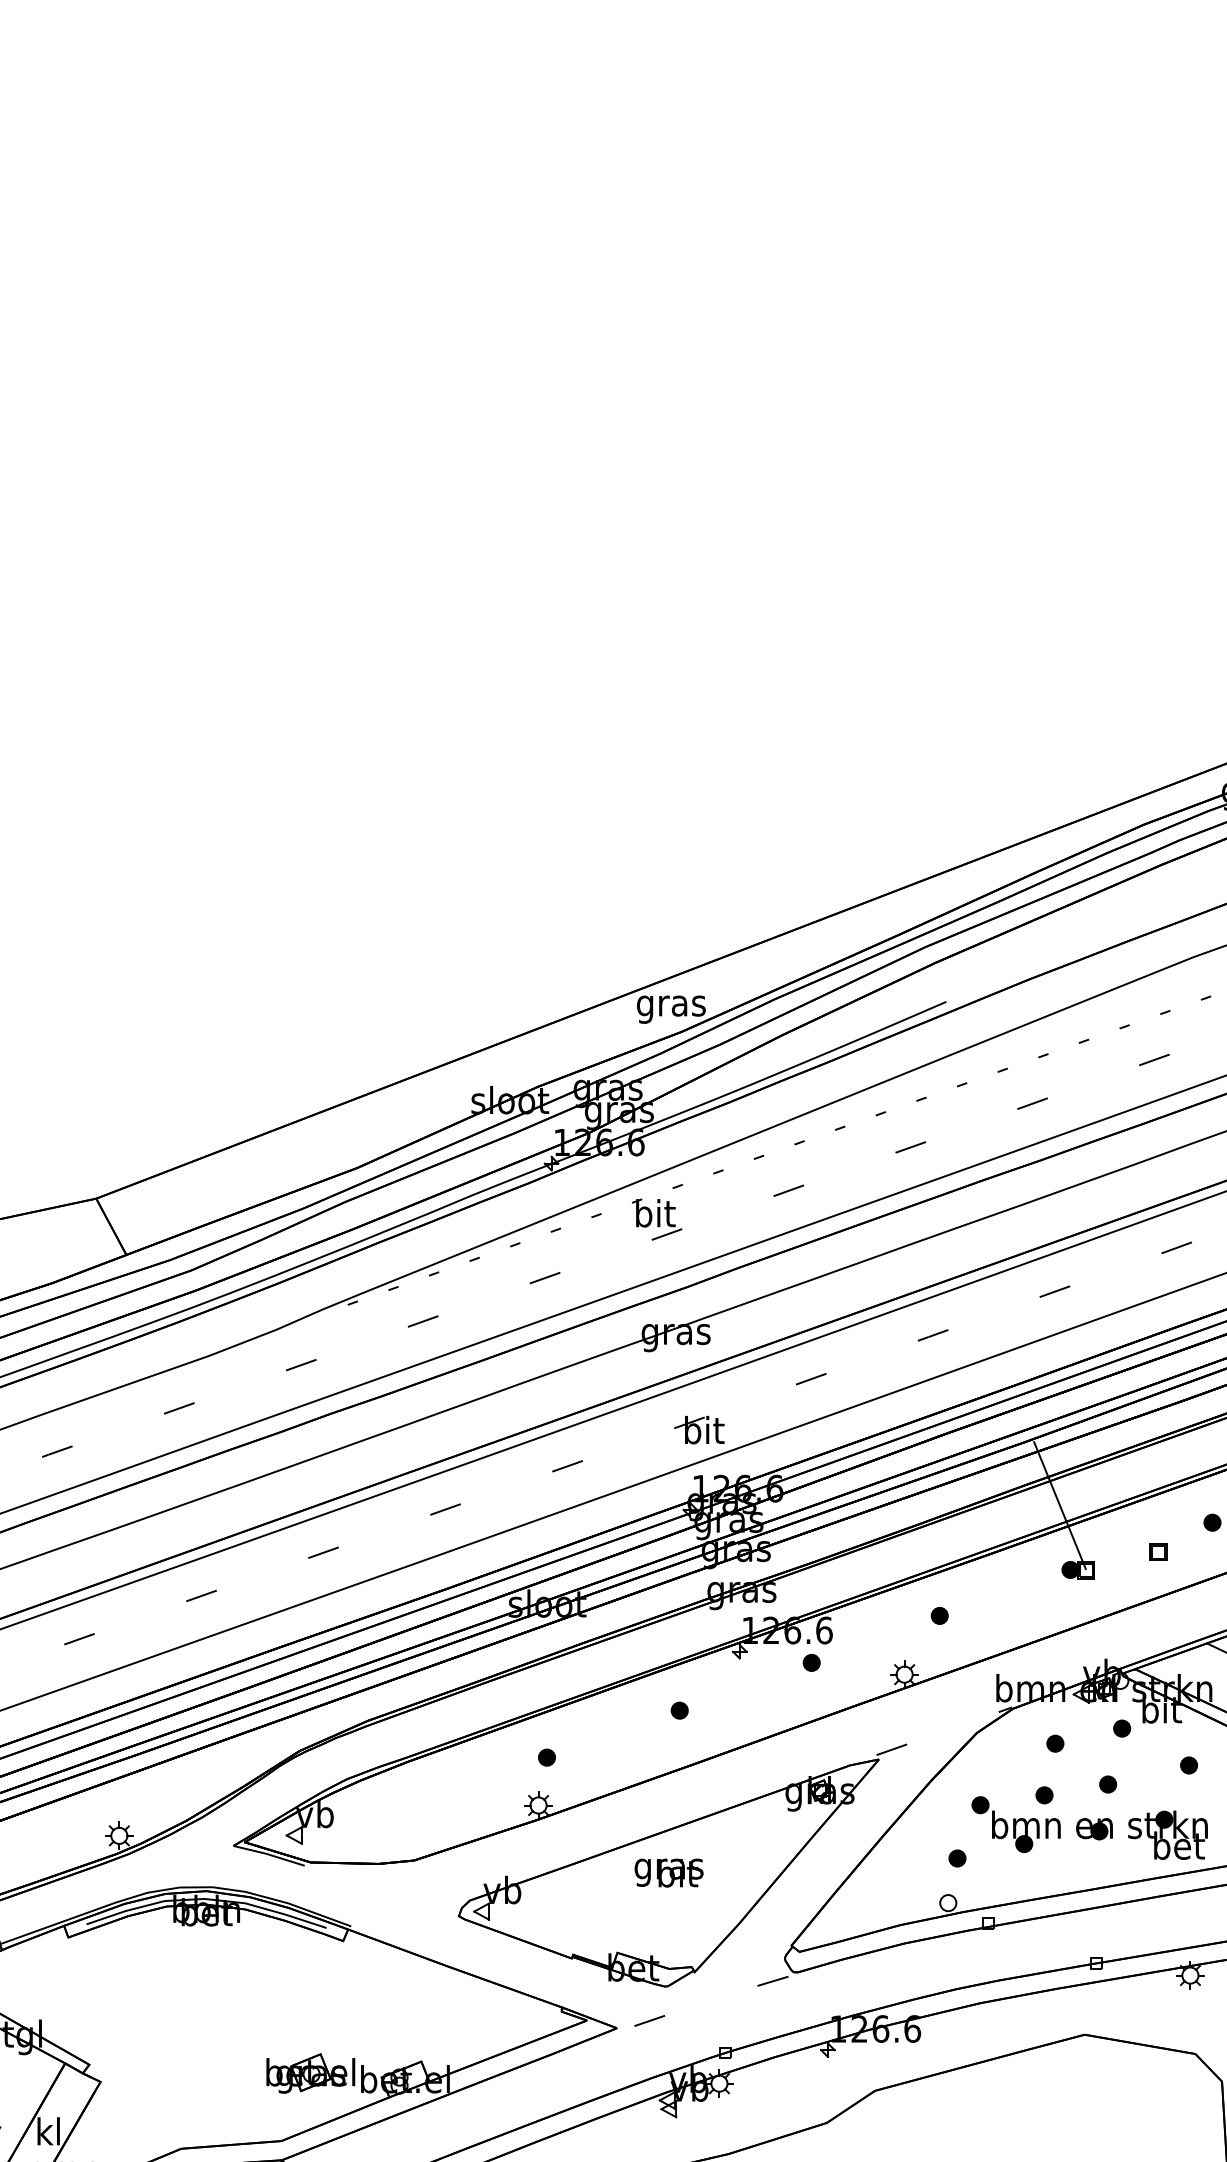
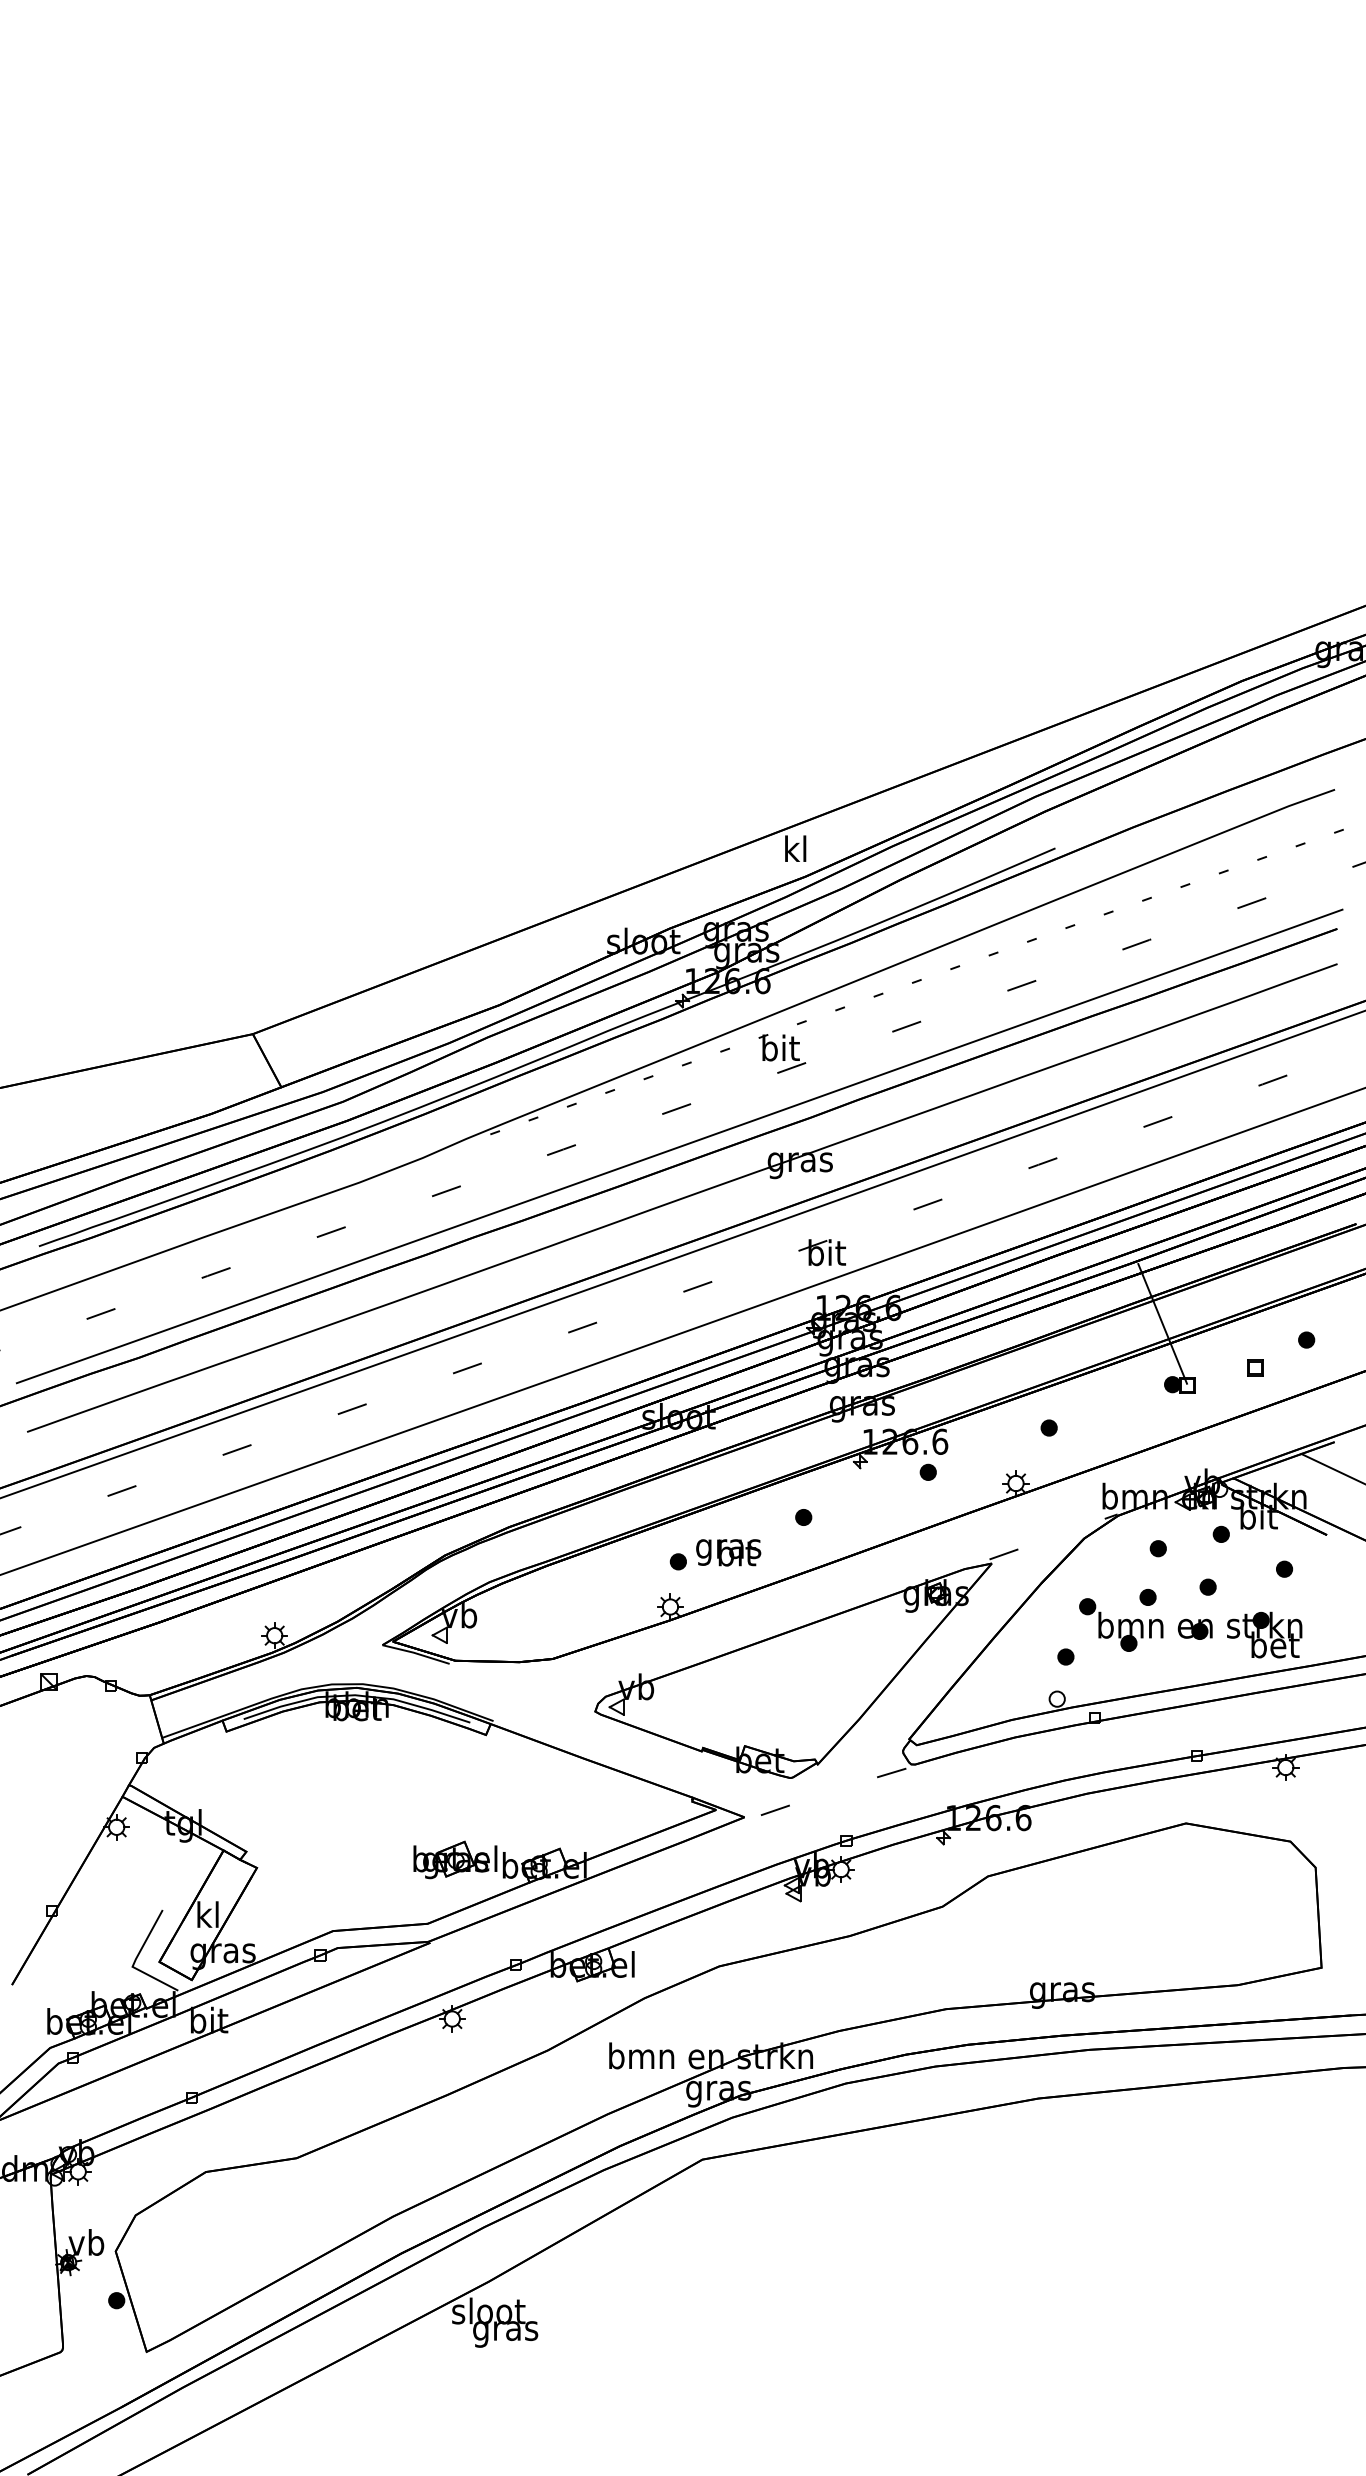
text: (671, 1006) -> (795, 852), gras -> kl
text: (668, 1872) -> (728, 1552), moved

